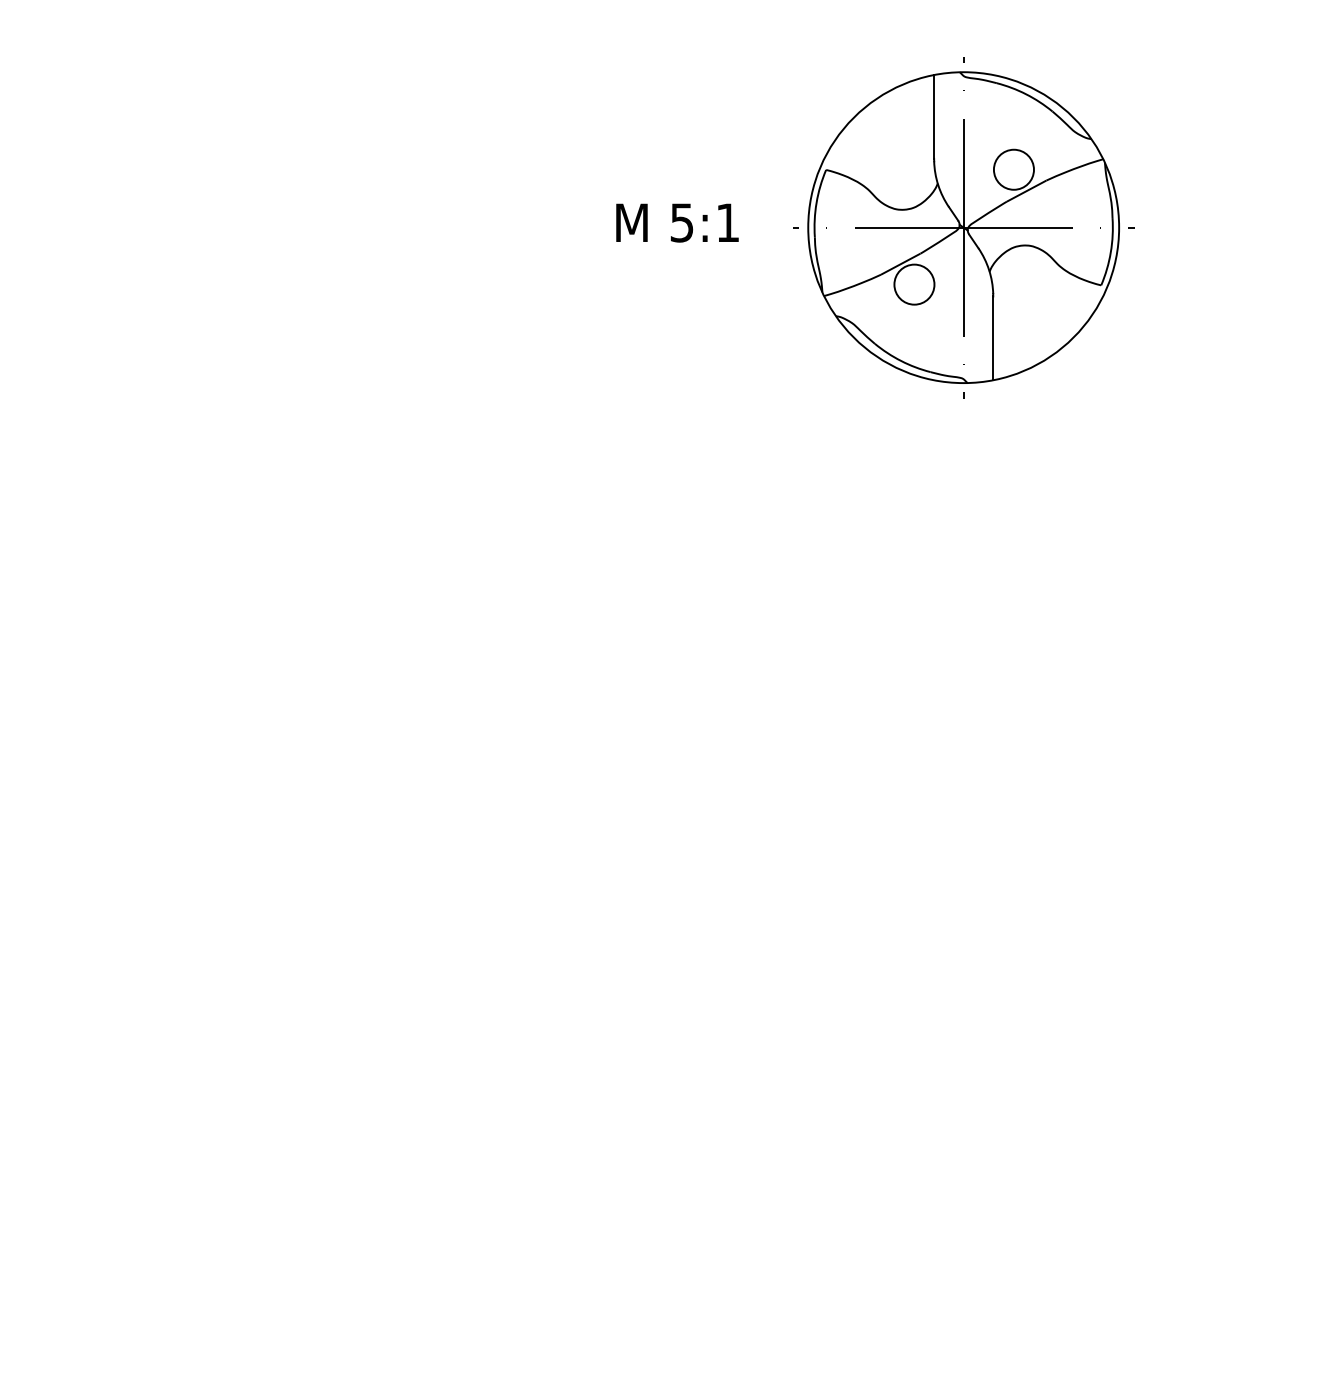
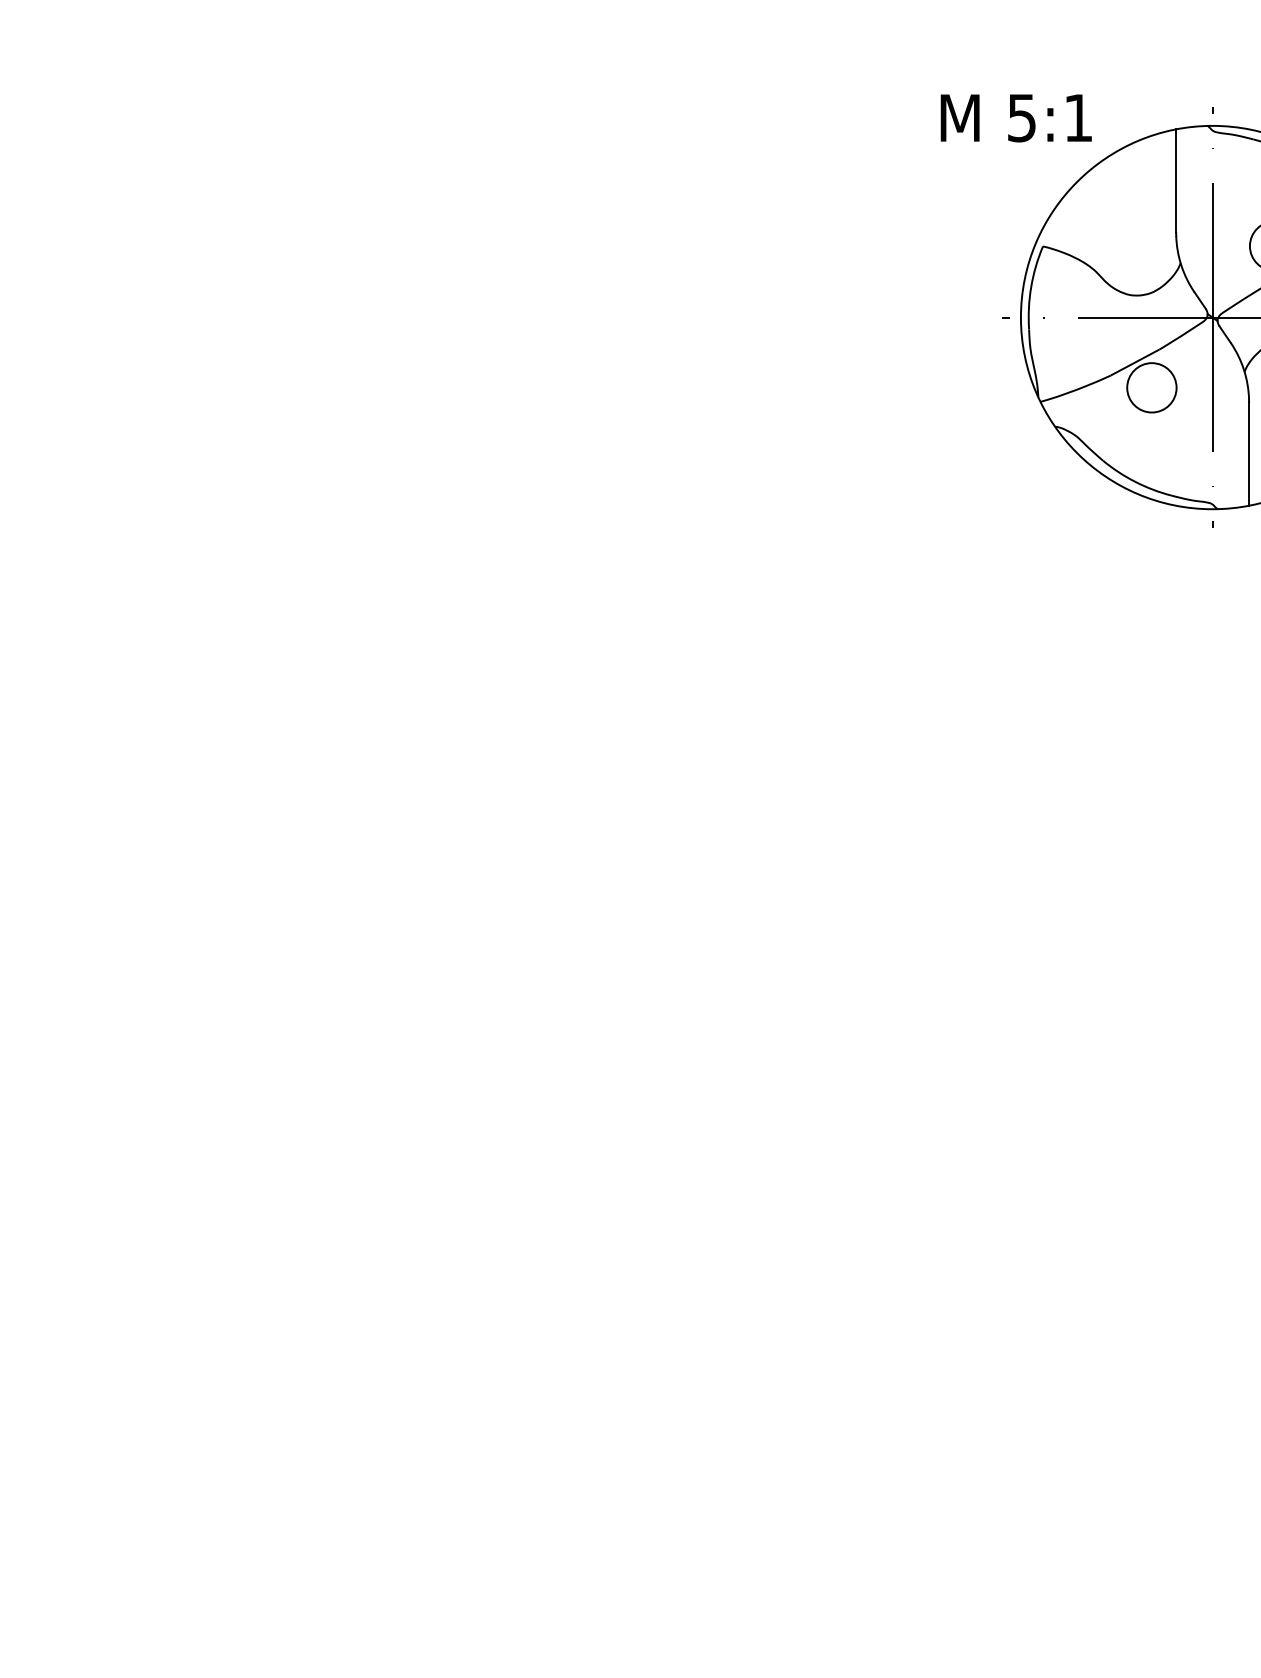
text: (677, 222) -> (1016, 117), moved

